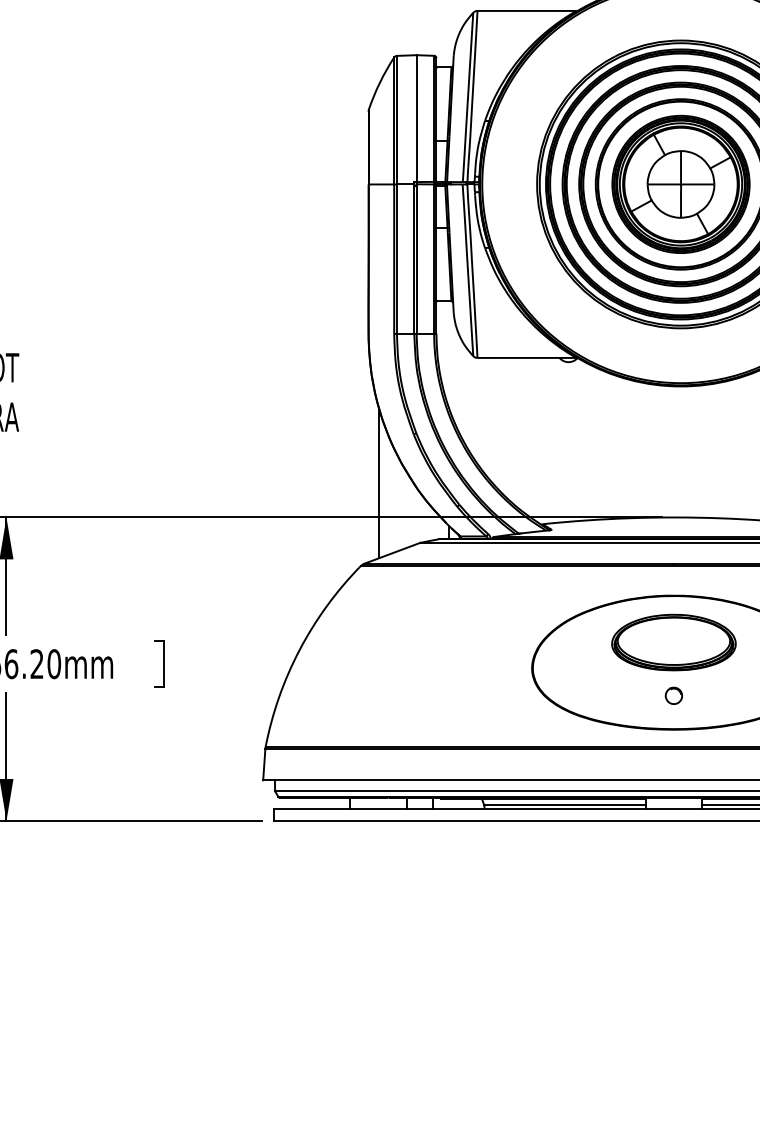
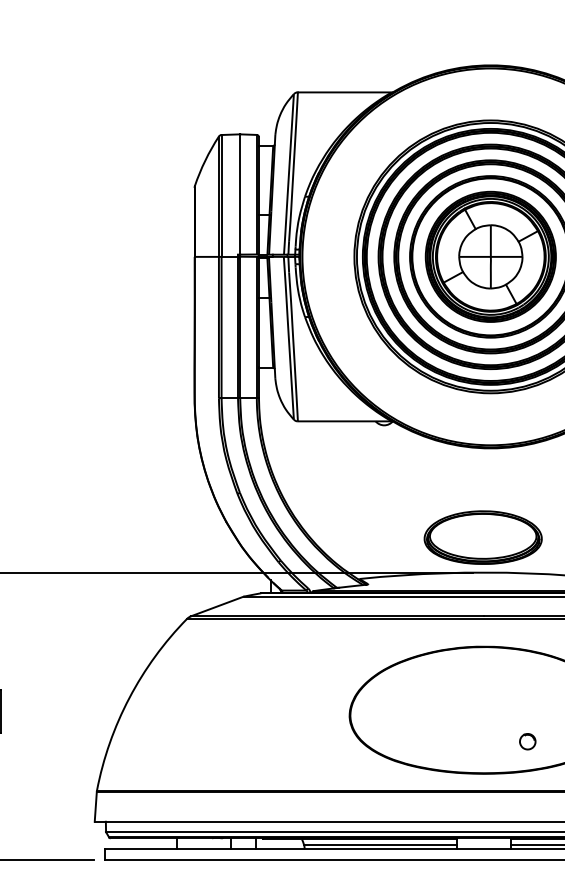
line: (379, 483) -> (205, 540), removed
part: (673, 642) -> (482, 537), moved
part: (673, 695) -> (527, 741), moved

